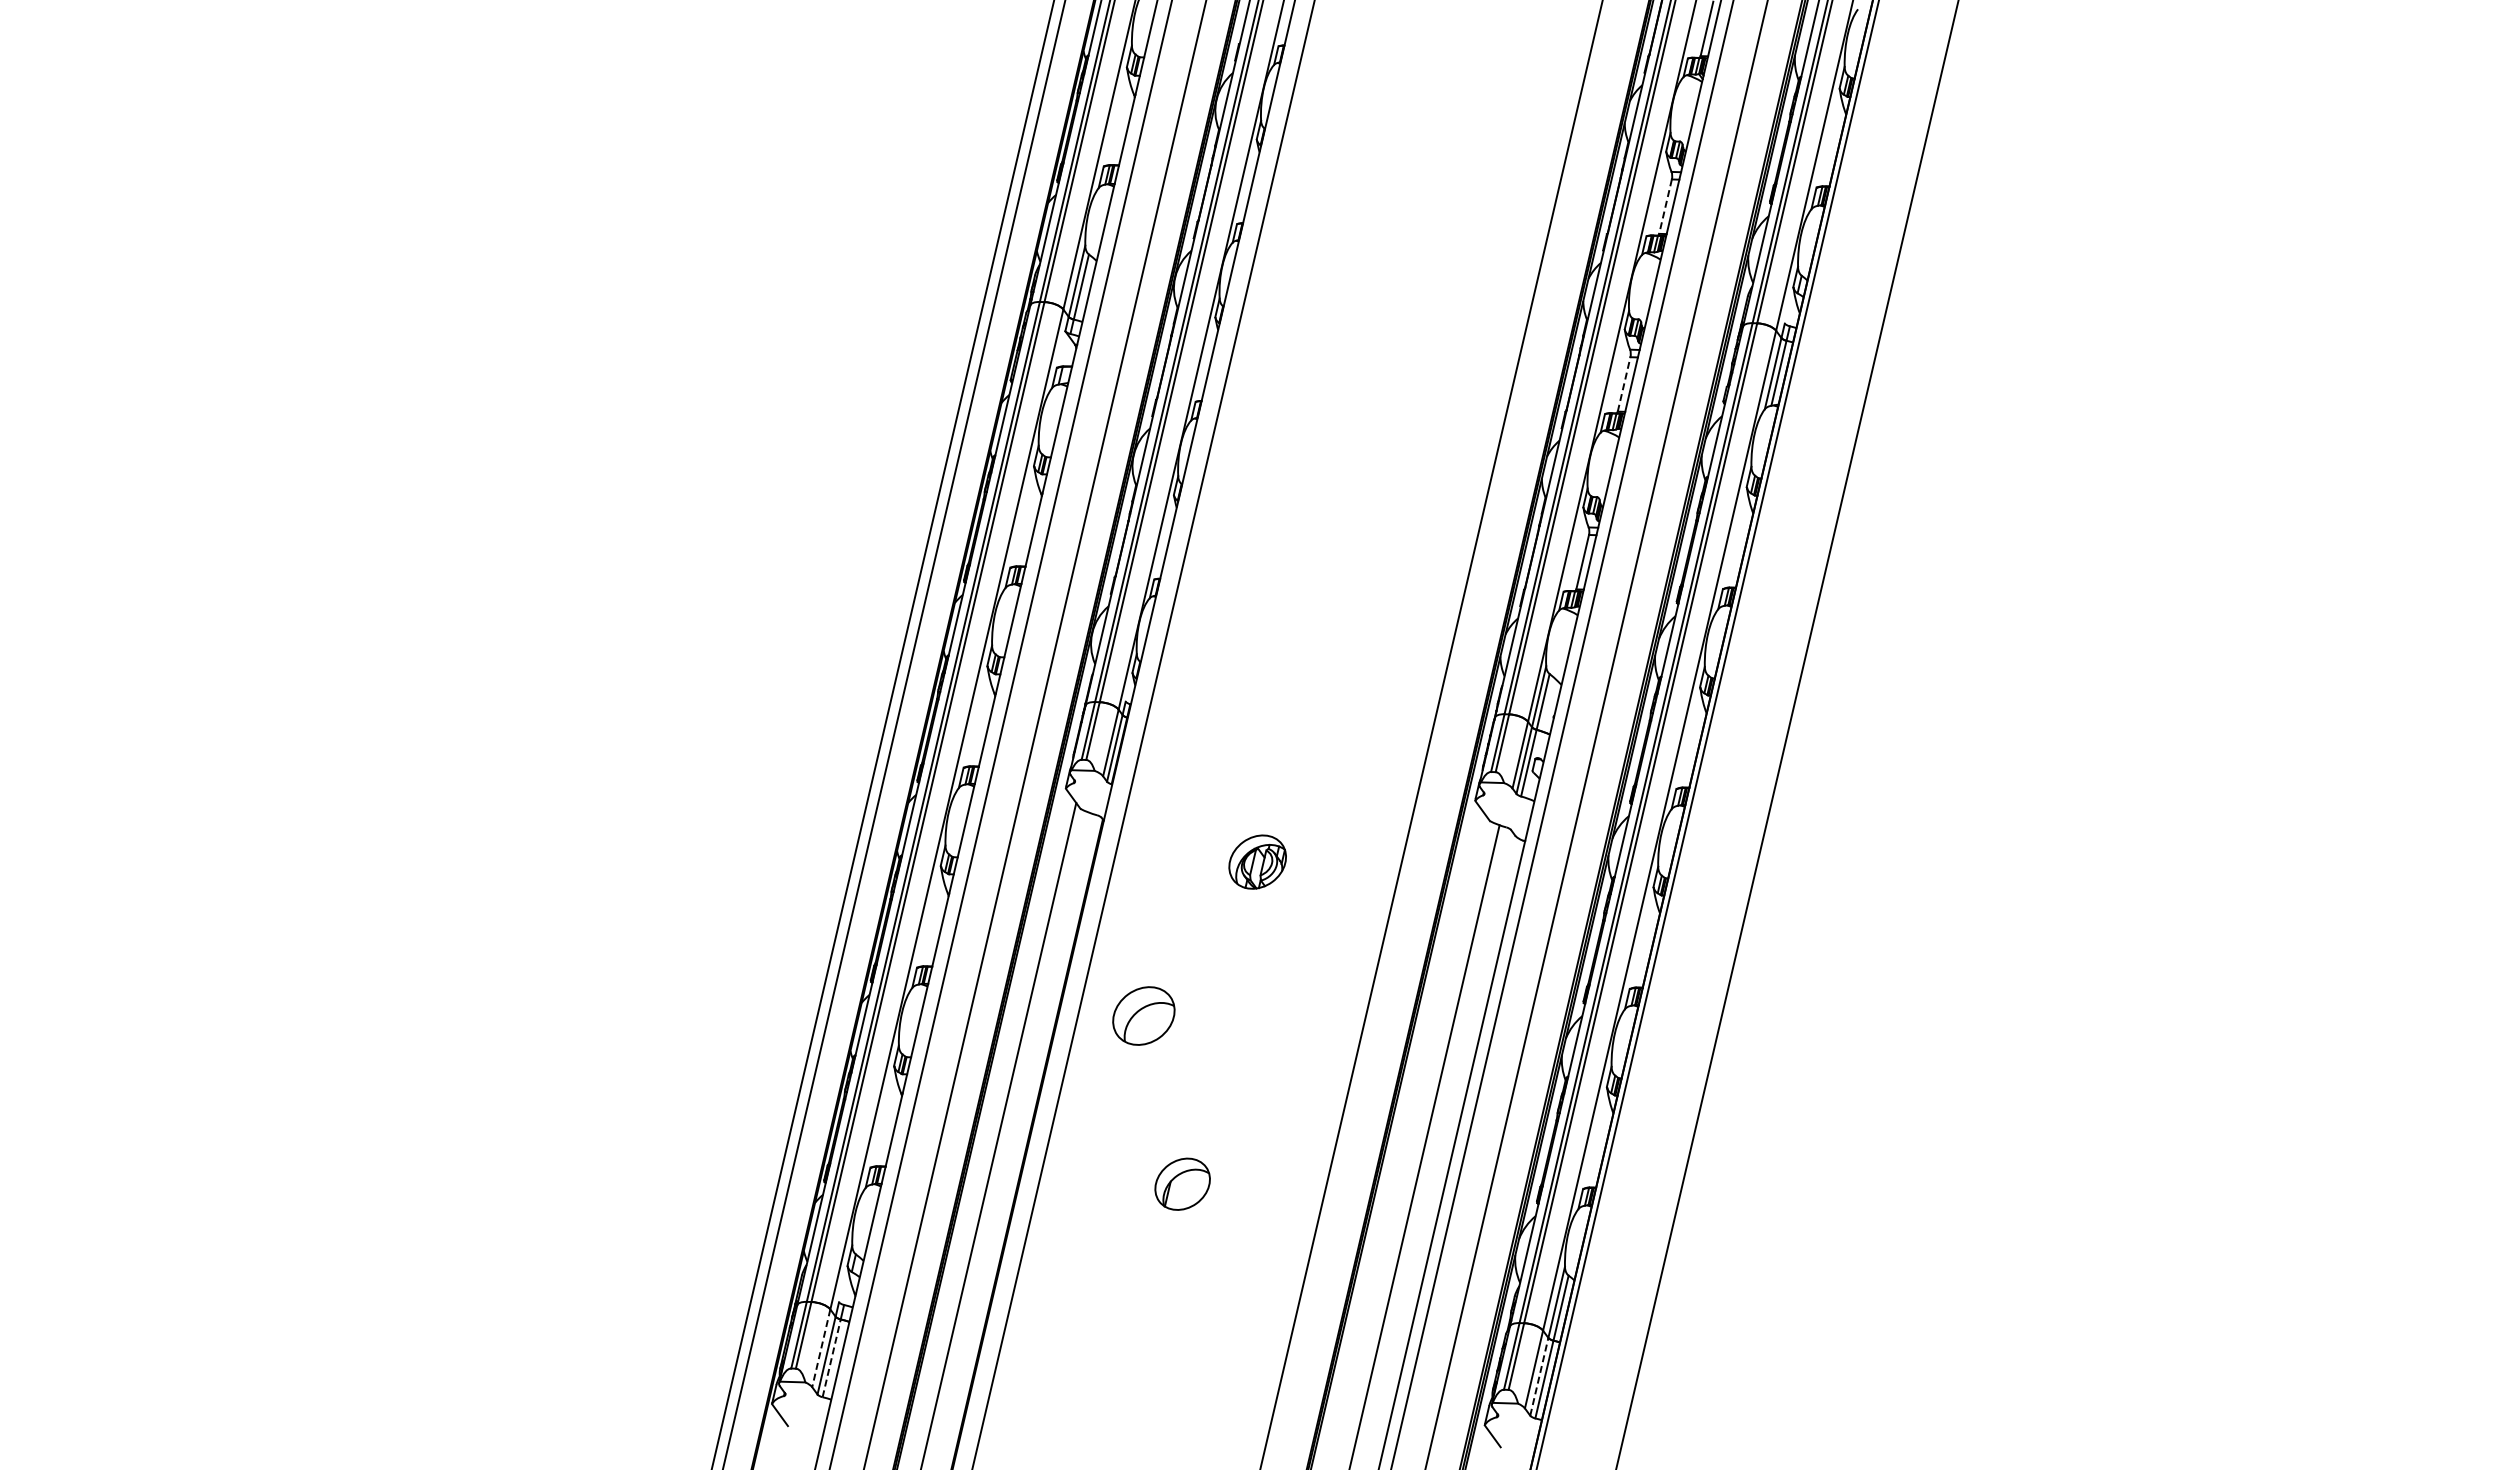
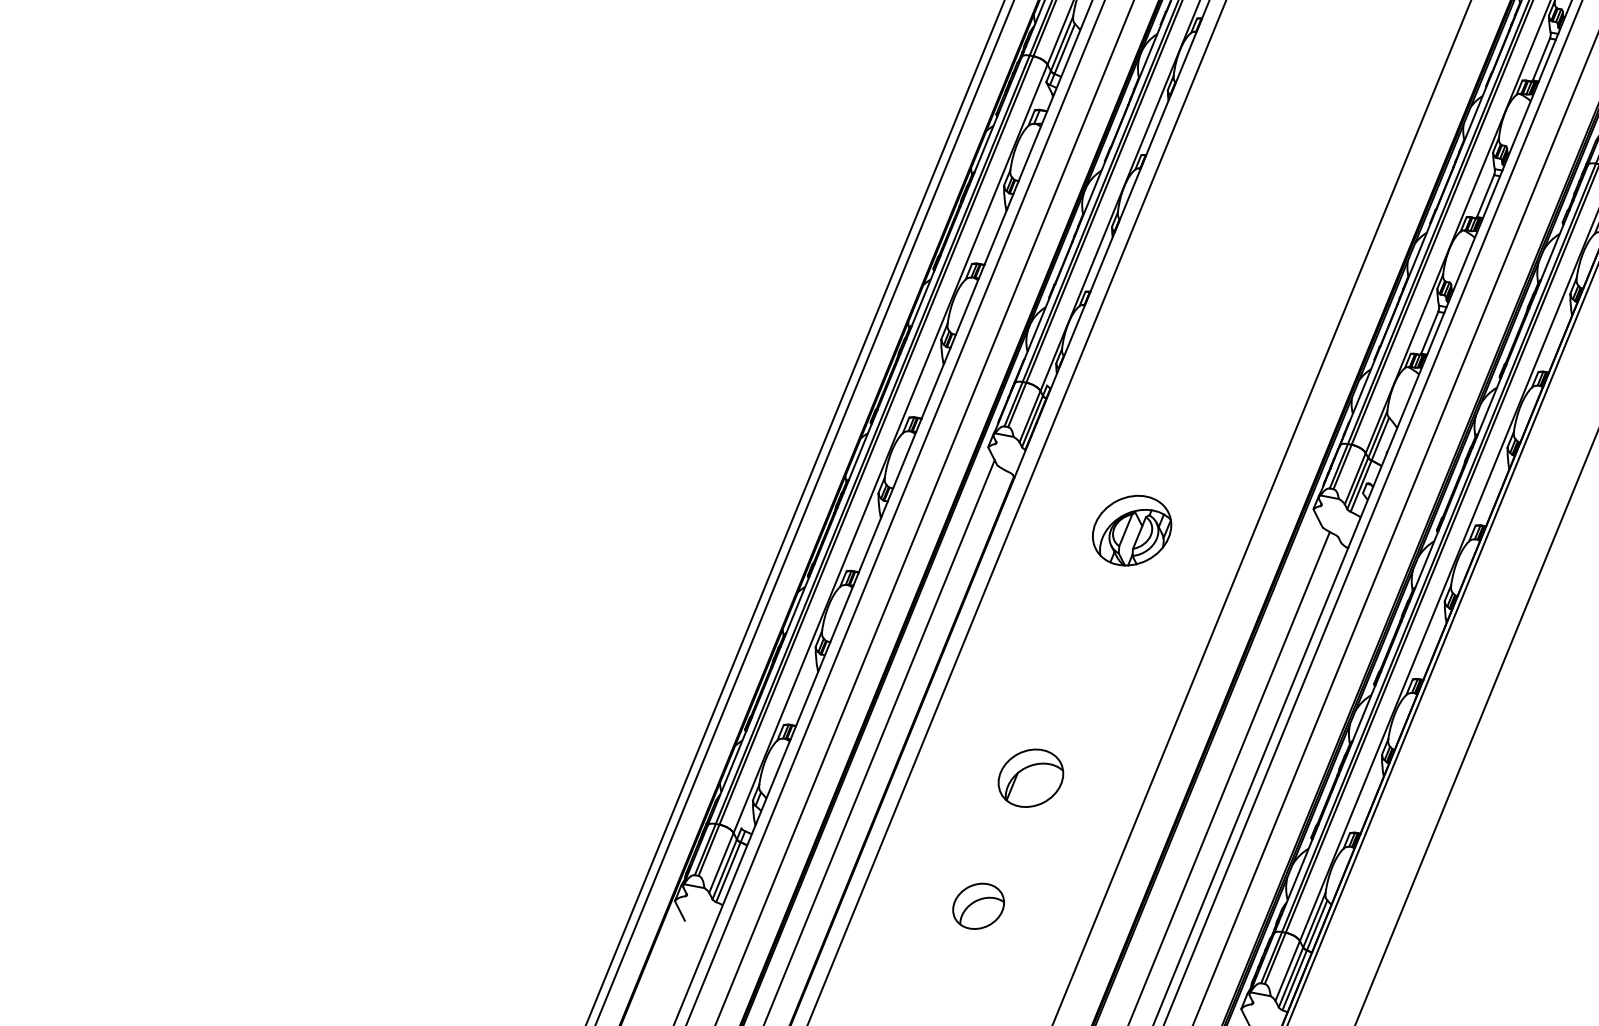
line: (1665, 206) -> (1541, 59), dashed -> solid
line: (1624, 384) -> (1485, 196), dashed -> solid
part: (1257, 861) -> (1131, 530), size x1.67
part: (1143, 1015) -> (978, 905), moved
part: (1182, 1183) -> (1030, 777), size x1.43
line: (821, 1348) -> (721, 863), dashed -> solid
line: (831, 1358) -> (728, 872), dashed -> solid
line: (1539, 1376) -> (1291, 977), dashed -> solid

